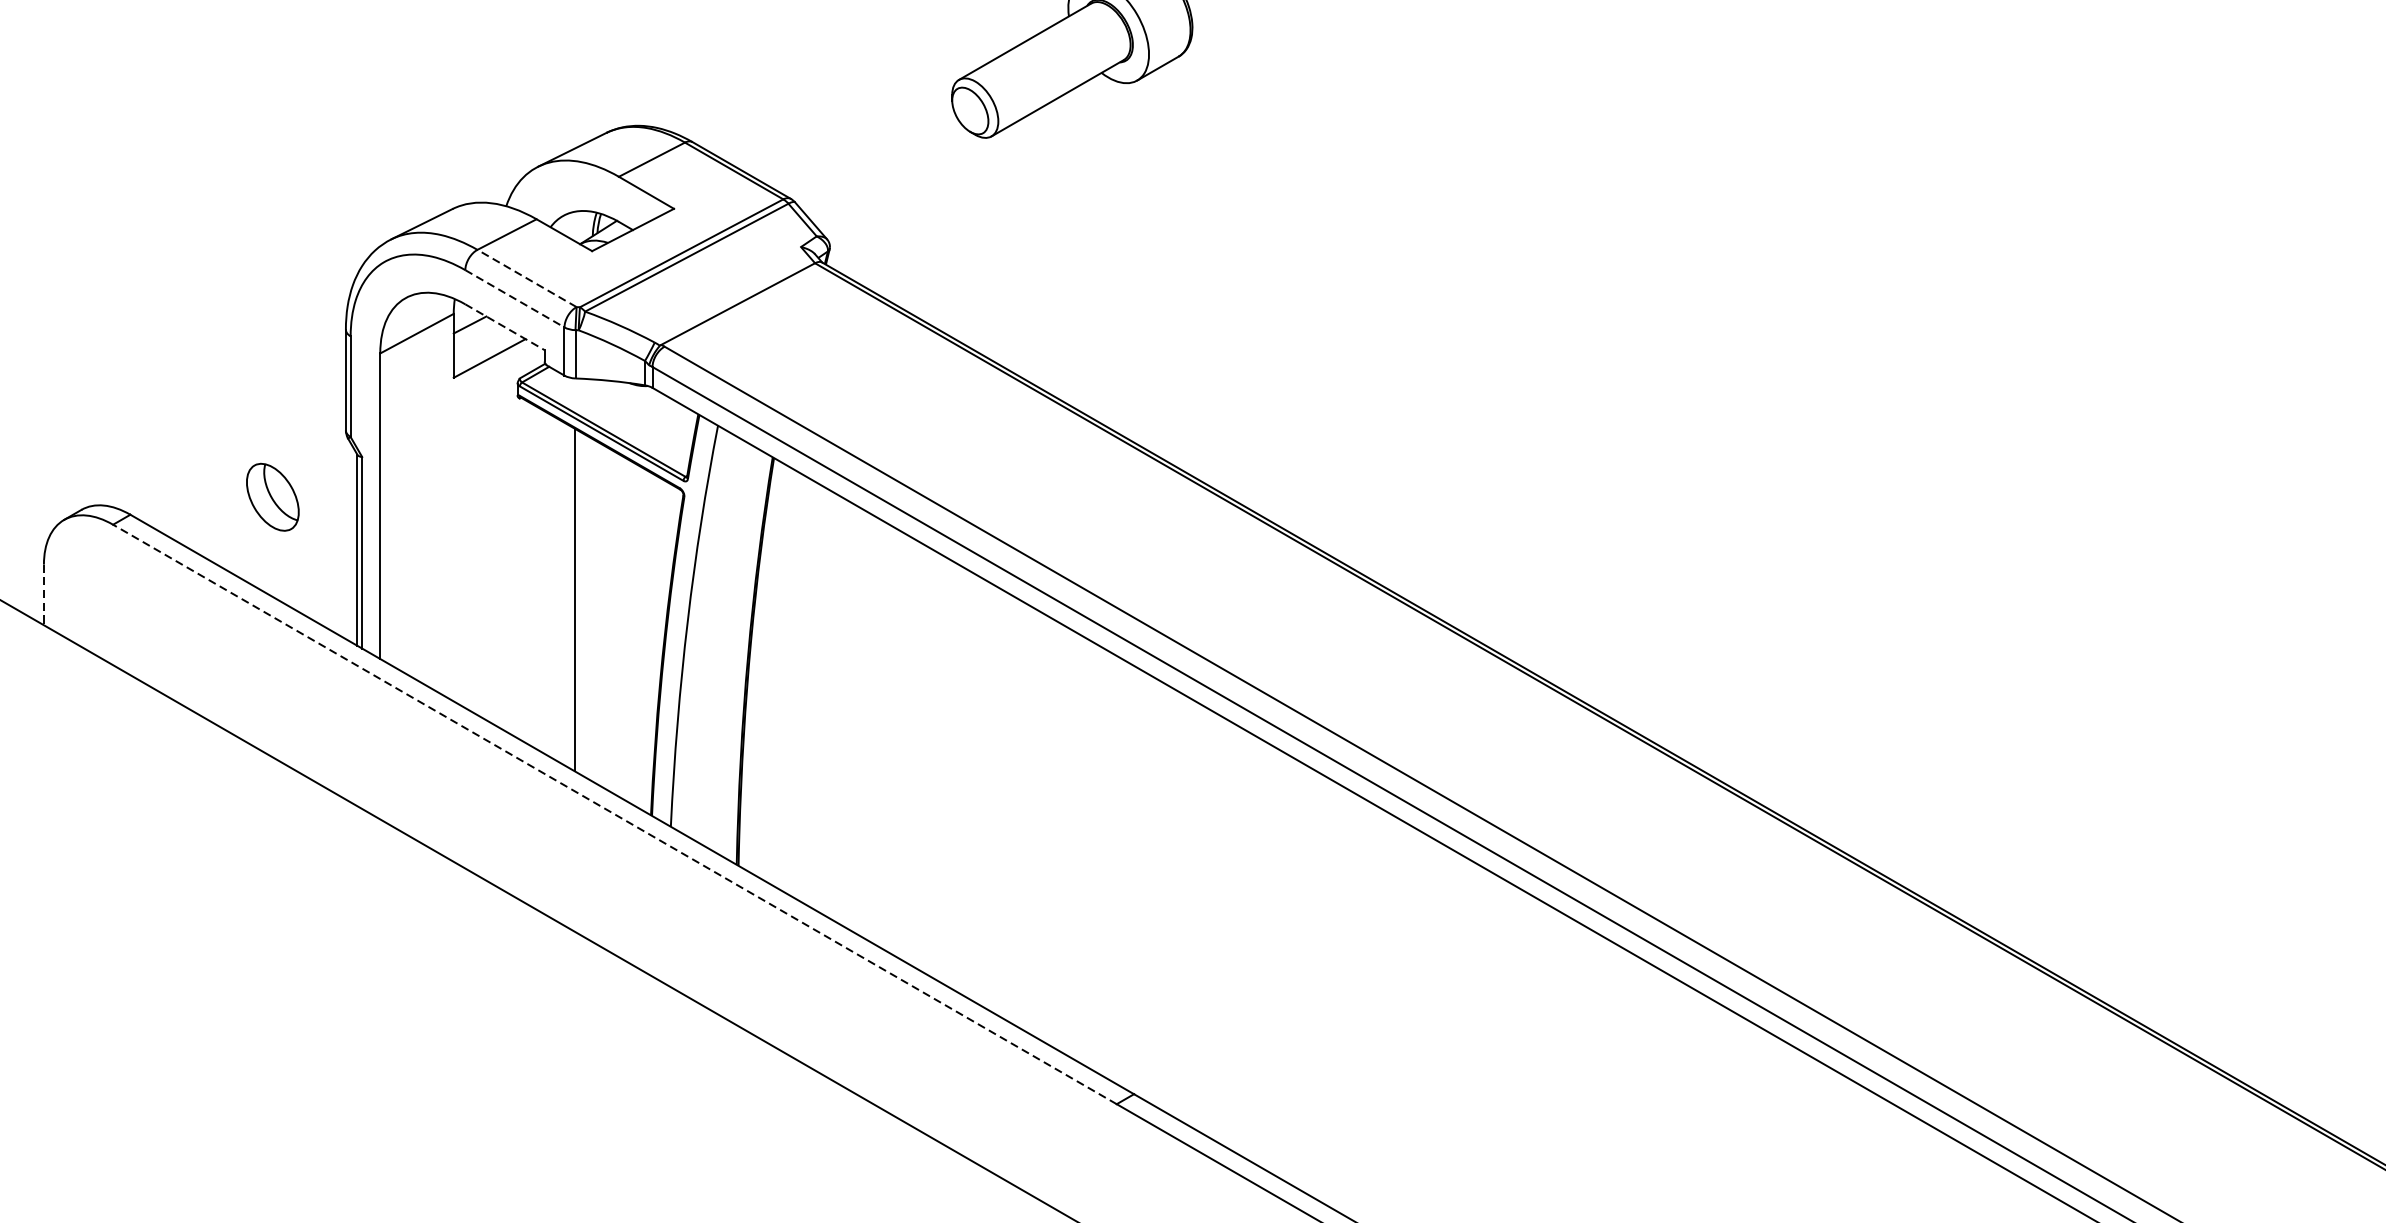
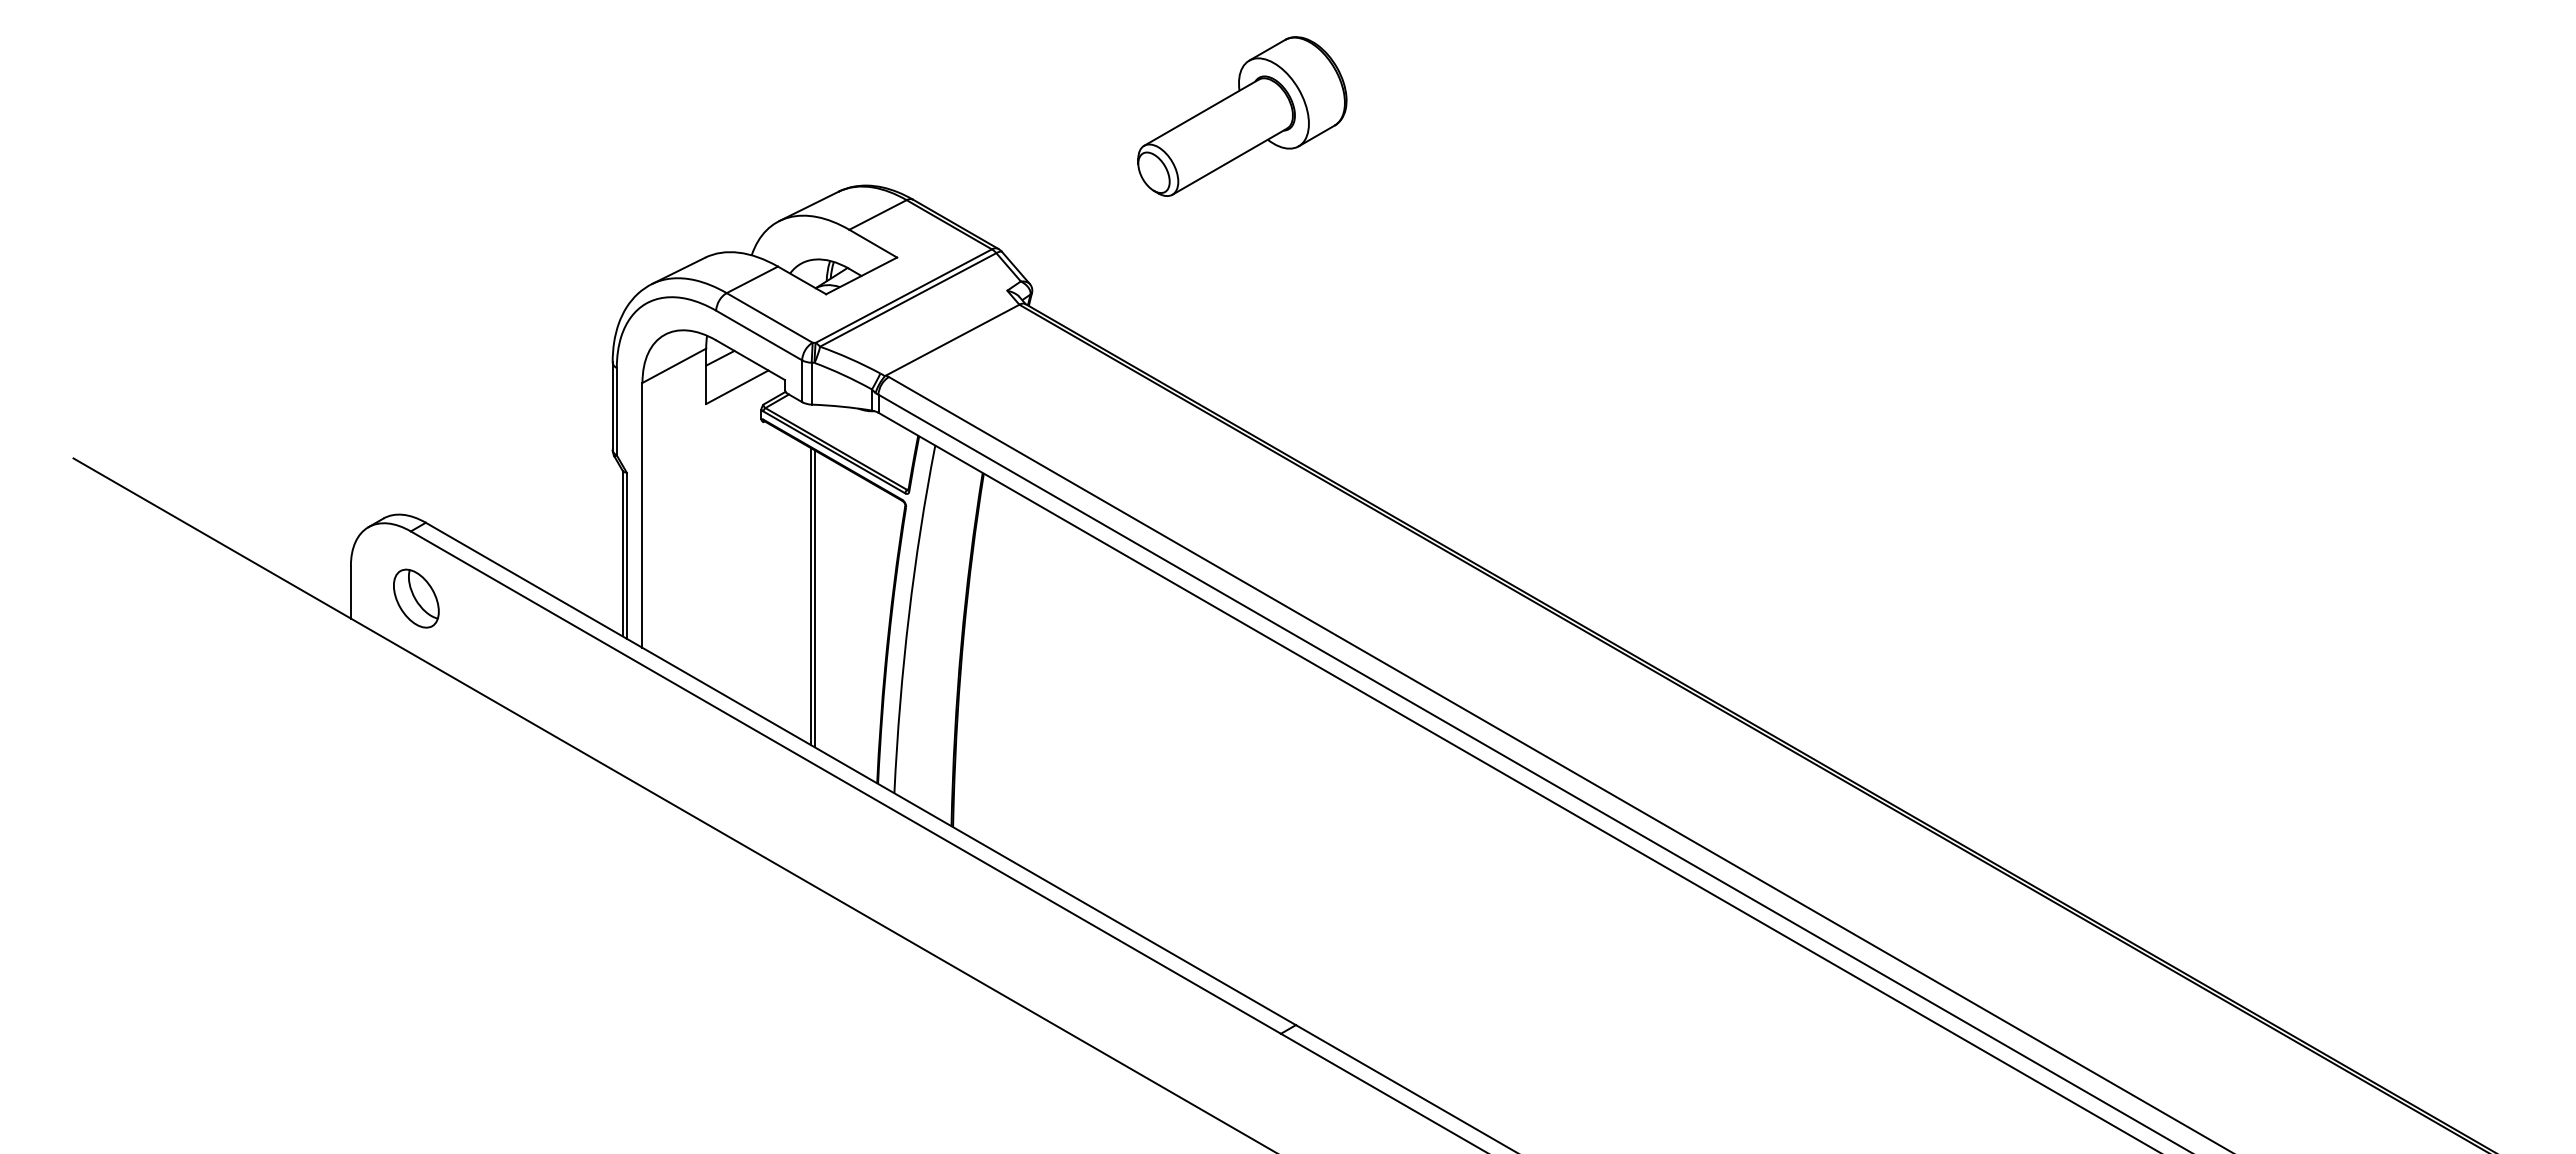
line: (526, 277) -> (769, 317), dashed -> solid
line: (515, 298) -> (759, 335), dashed -> solid
line: (504, 327) -> (750, 360), dashed -> solid
part: (273, 497) -> (416, 598), moved
line: (43, 595) -> (350, 592), dashed -> solid
line: (579, 602) -> (815, 598), added
line: (614, 814) -> (845, 782), dashed -> solid

